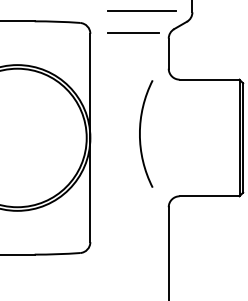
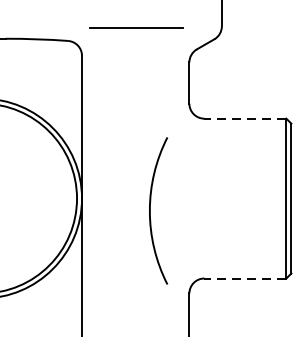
line: (141, 10) -> (135, 28), moved
line: (133, 32) -> (141, 54), removed
line: (209, 79) -> (245, 118), solid -> dashed
arc: (140, 133) -> (150, 210), moved
line: (209, 196) -> (245, 278), solid -> dashed

